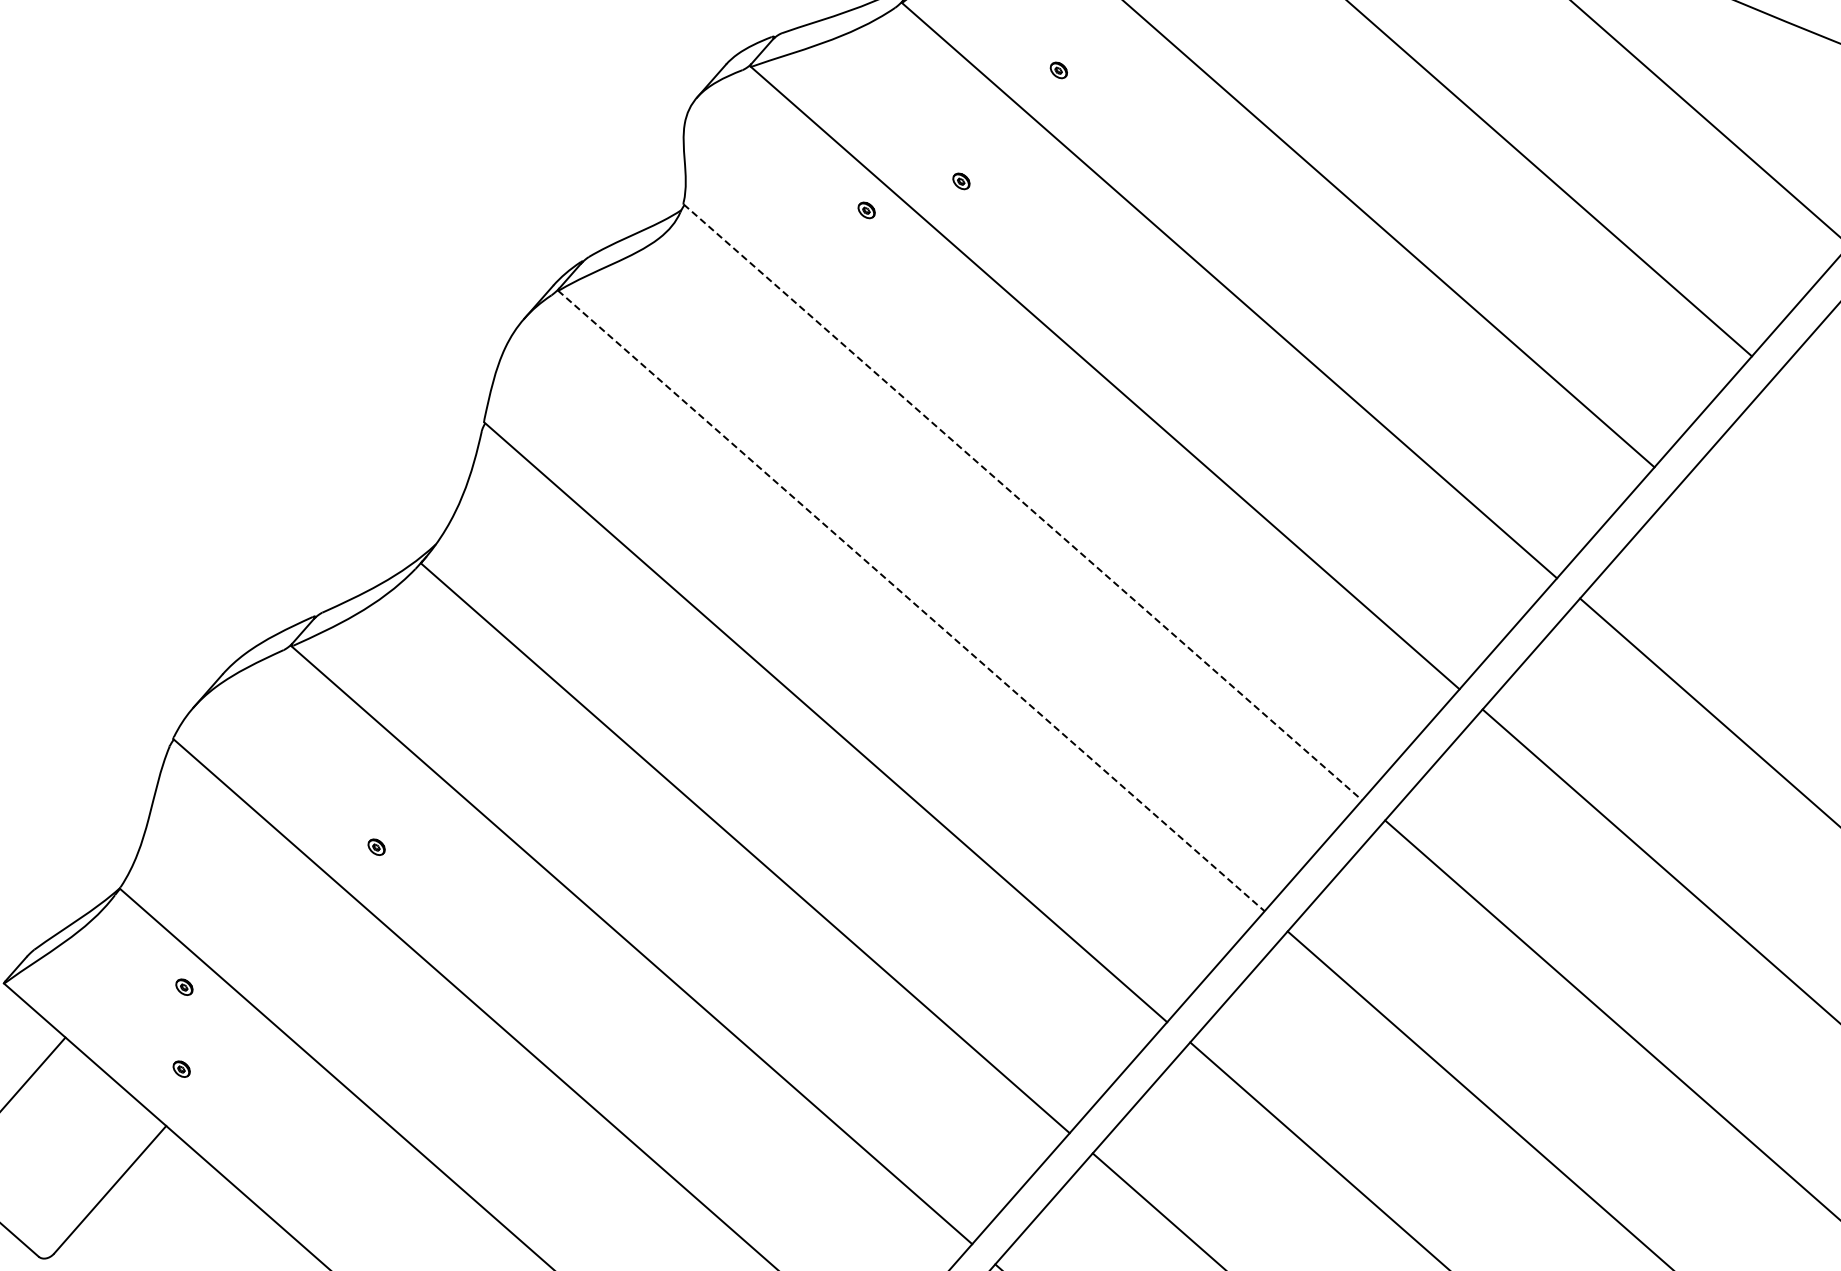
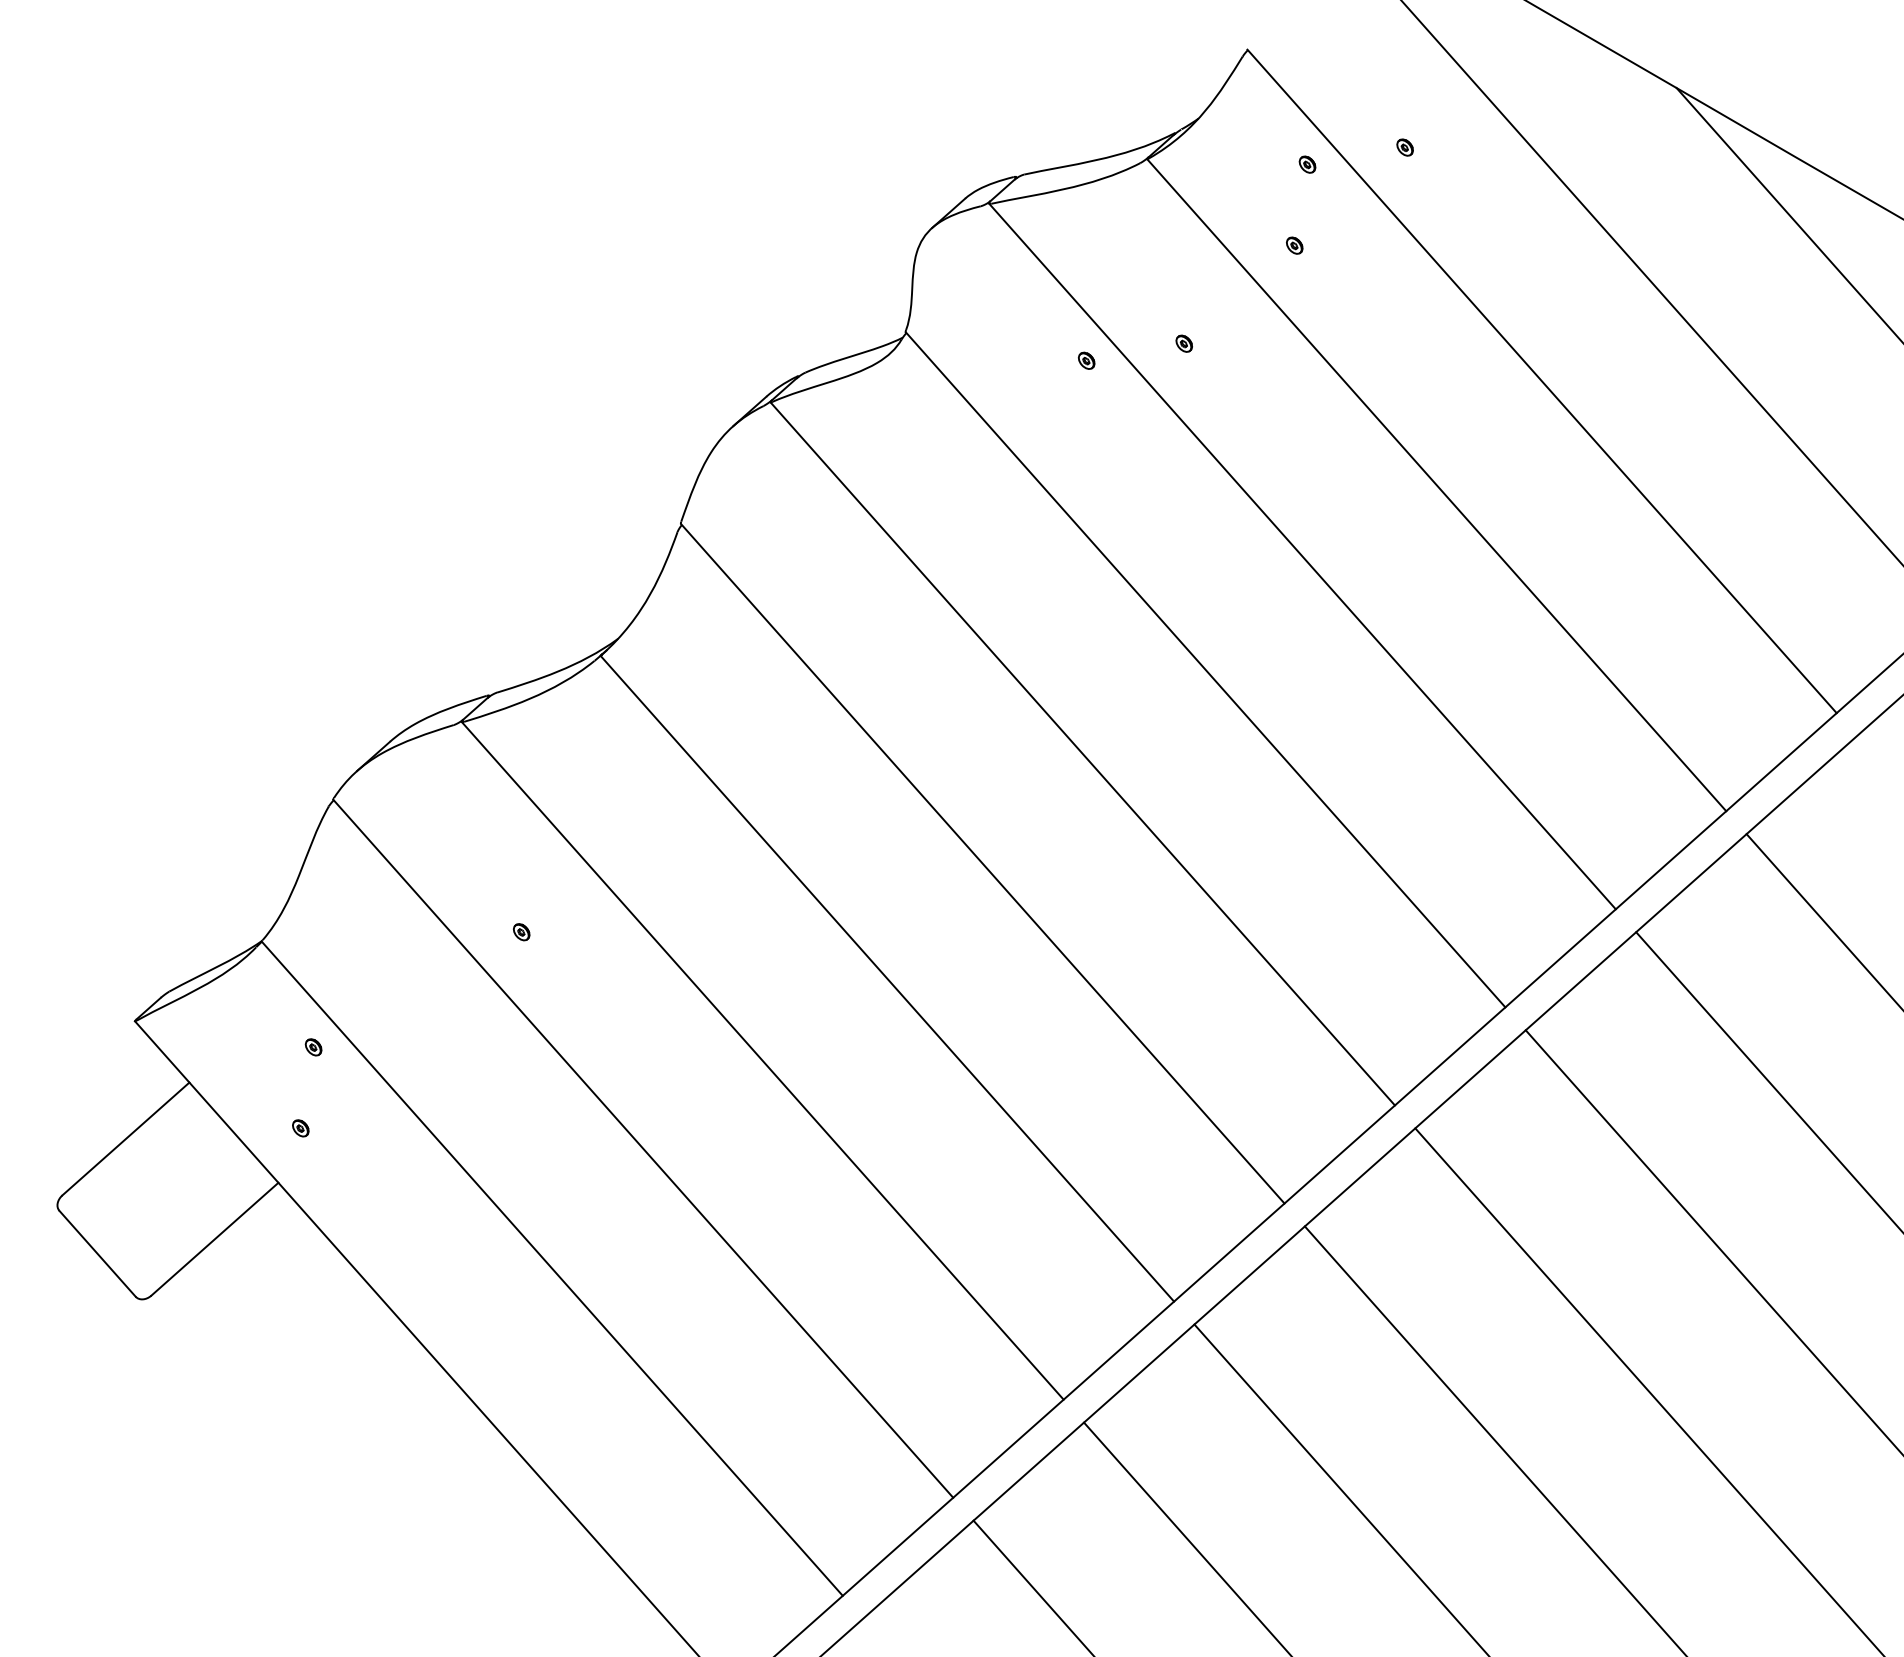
line: (1022, 503) -> (1205, 670), dashed -> solid
line: (912, 601) -> (1083, 754), dashed -> solid

